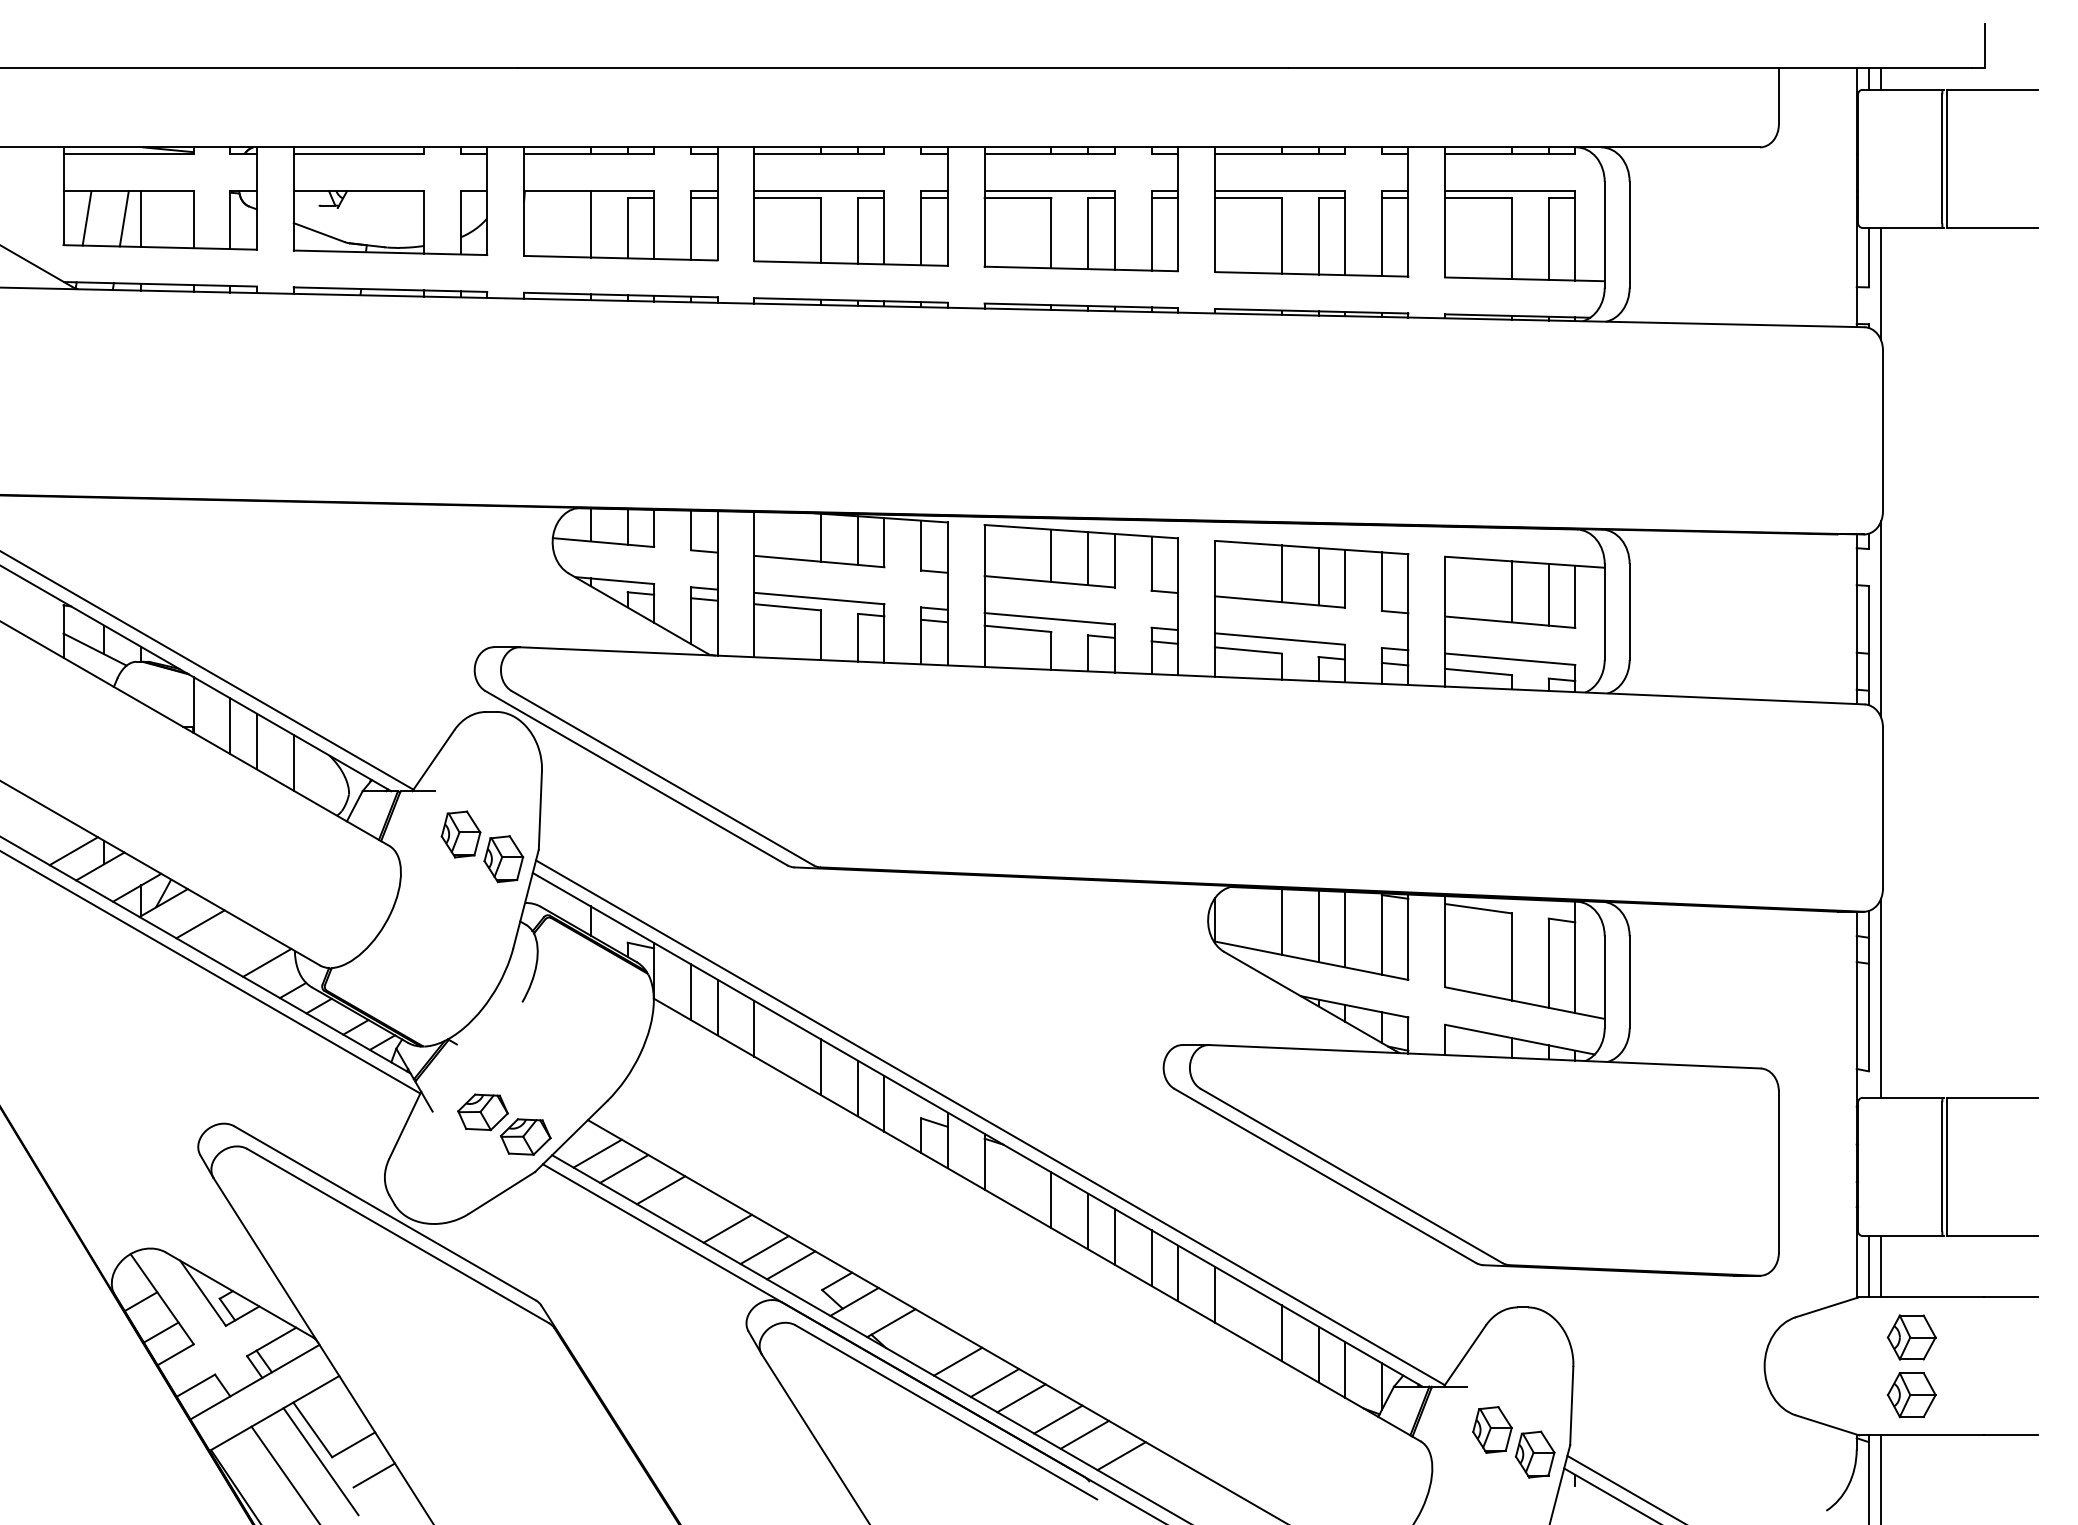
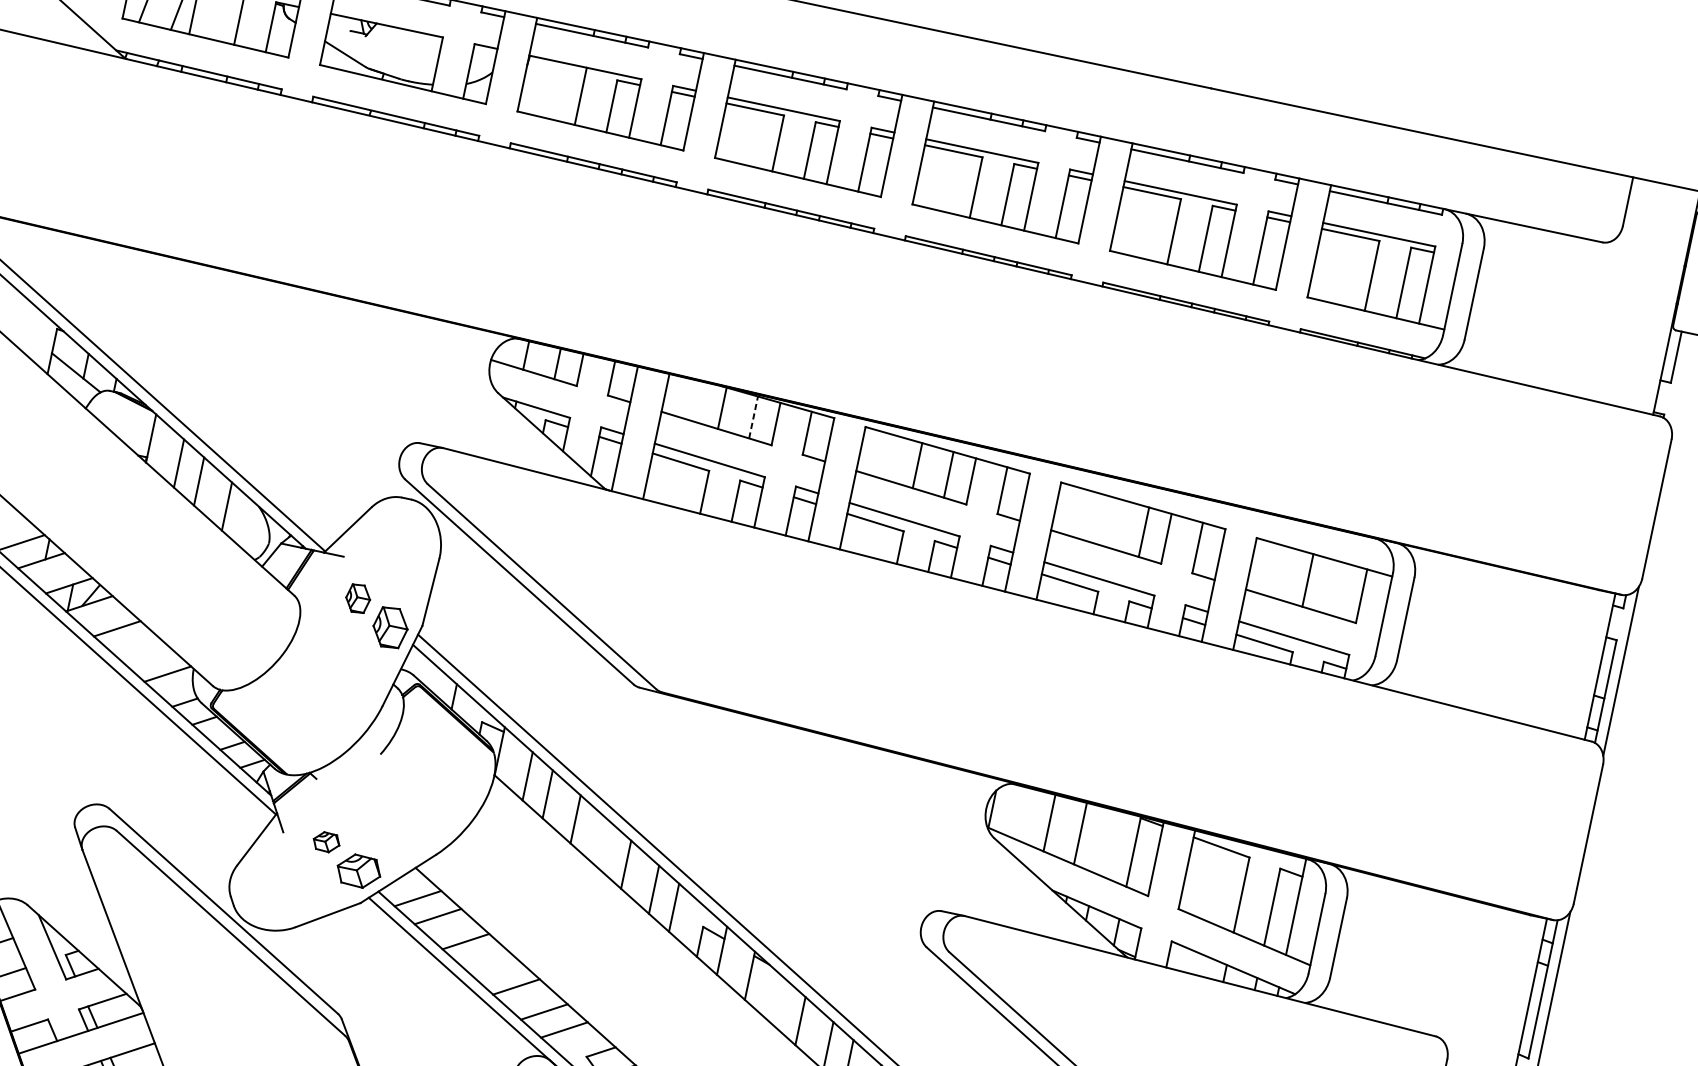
line: (1881, 283) -> (1682, 381), removed
line: (857, 540) -> (753, 417), solid -> dashed
line: (1281, 573) -> (1112, 522), removed
line: (1548, 594) -> (1338, 589), removed
part: (460, 834) -> (357, 598), size x0.7
line: (1345, 929) -> (1103, 841), removed
part: (482, 1112) -> (326, 842), size x0.6

